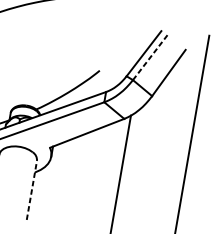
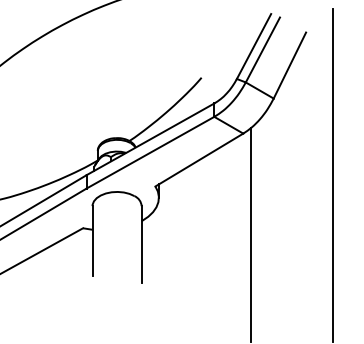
line: (150, 57) -> (262, 49), dashed -> solid
line: (31, 190) -> (141, 244), dashed -> solid

